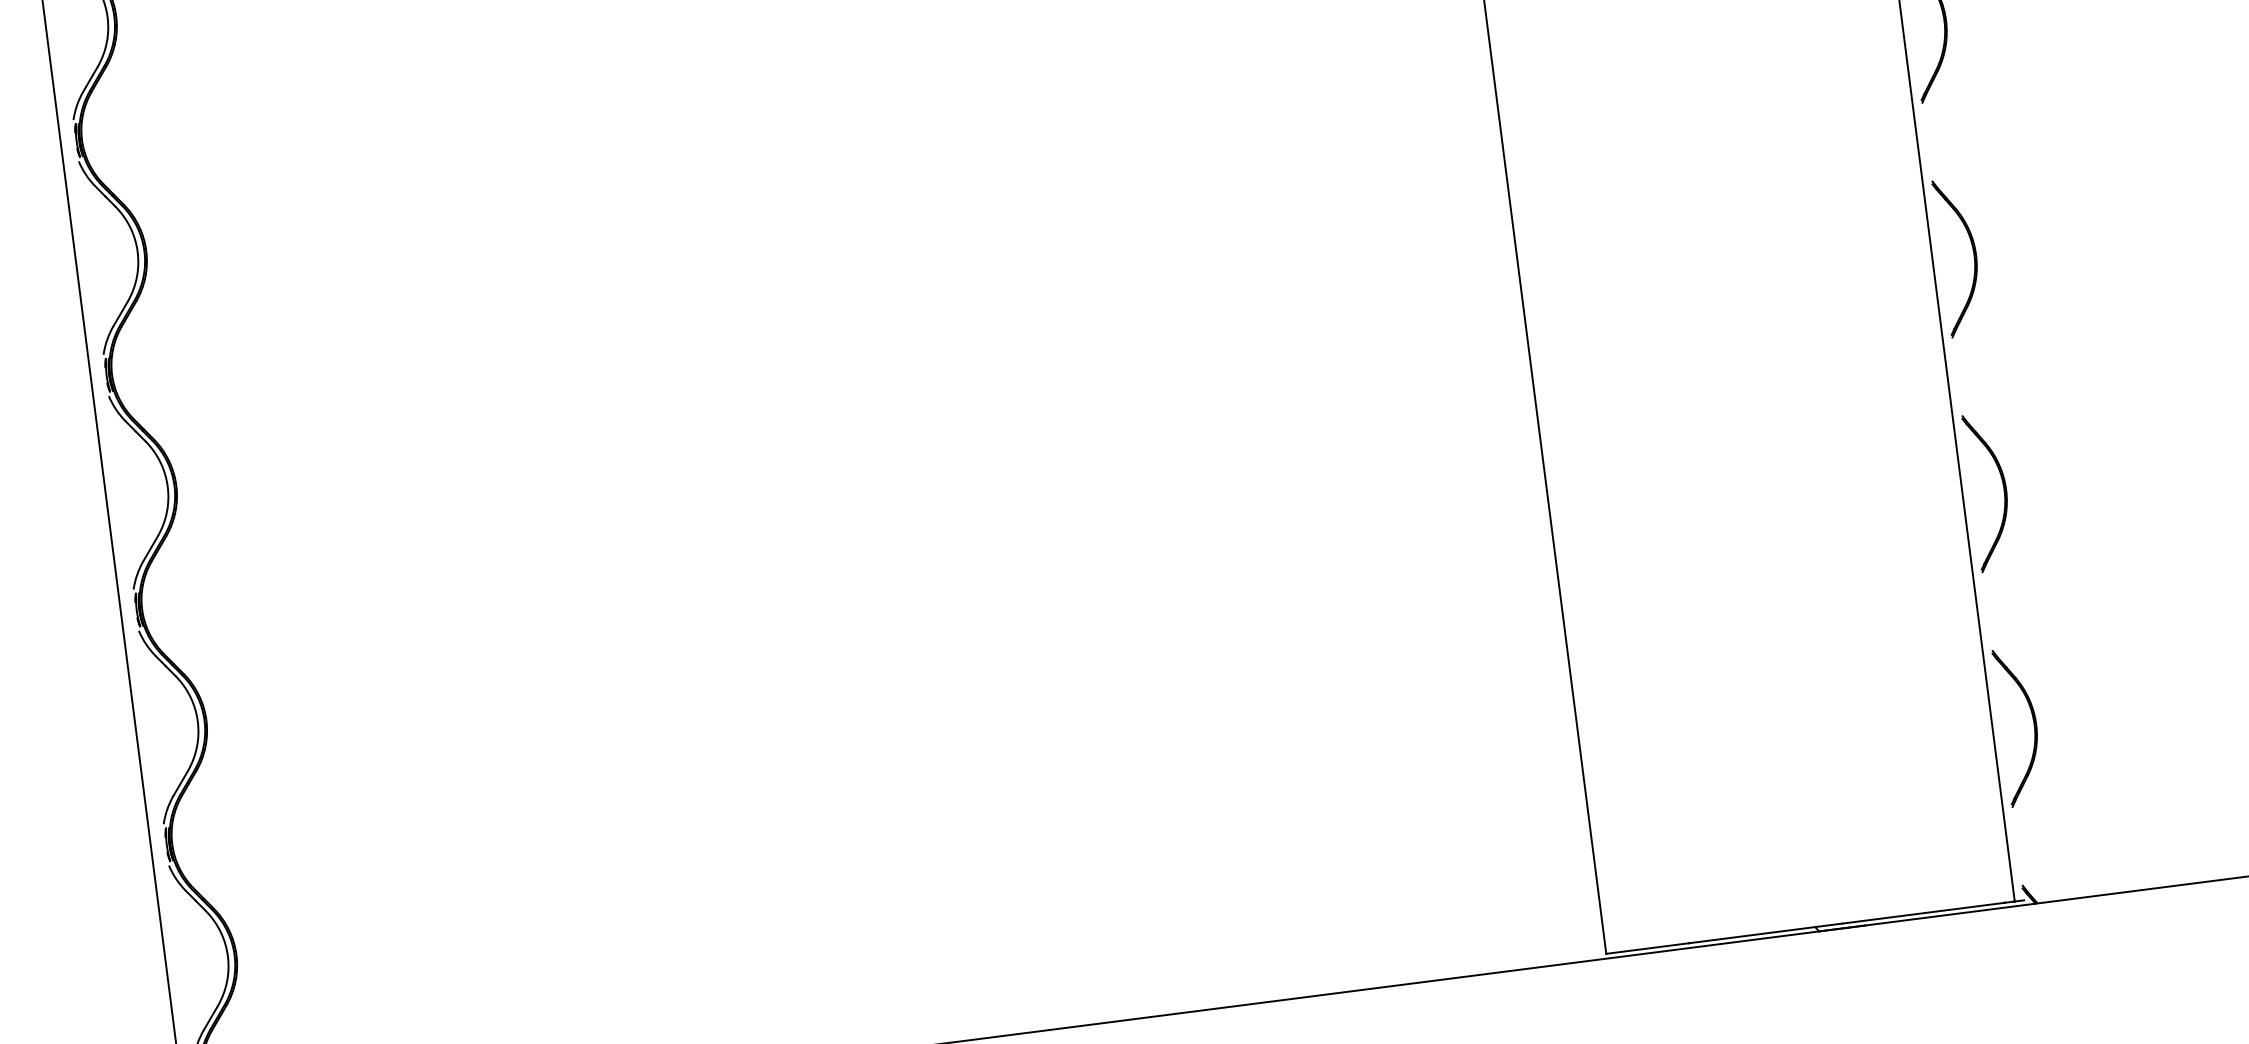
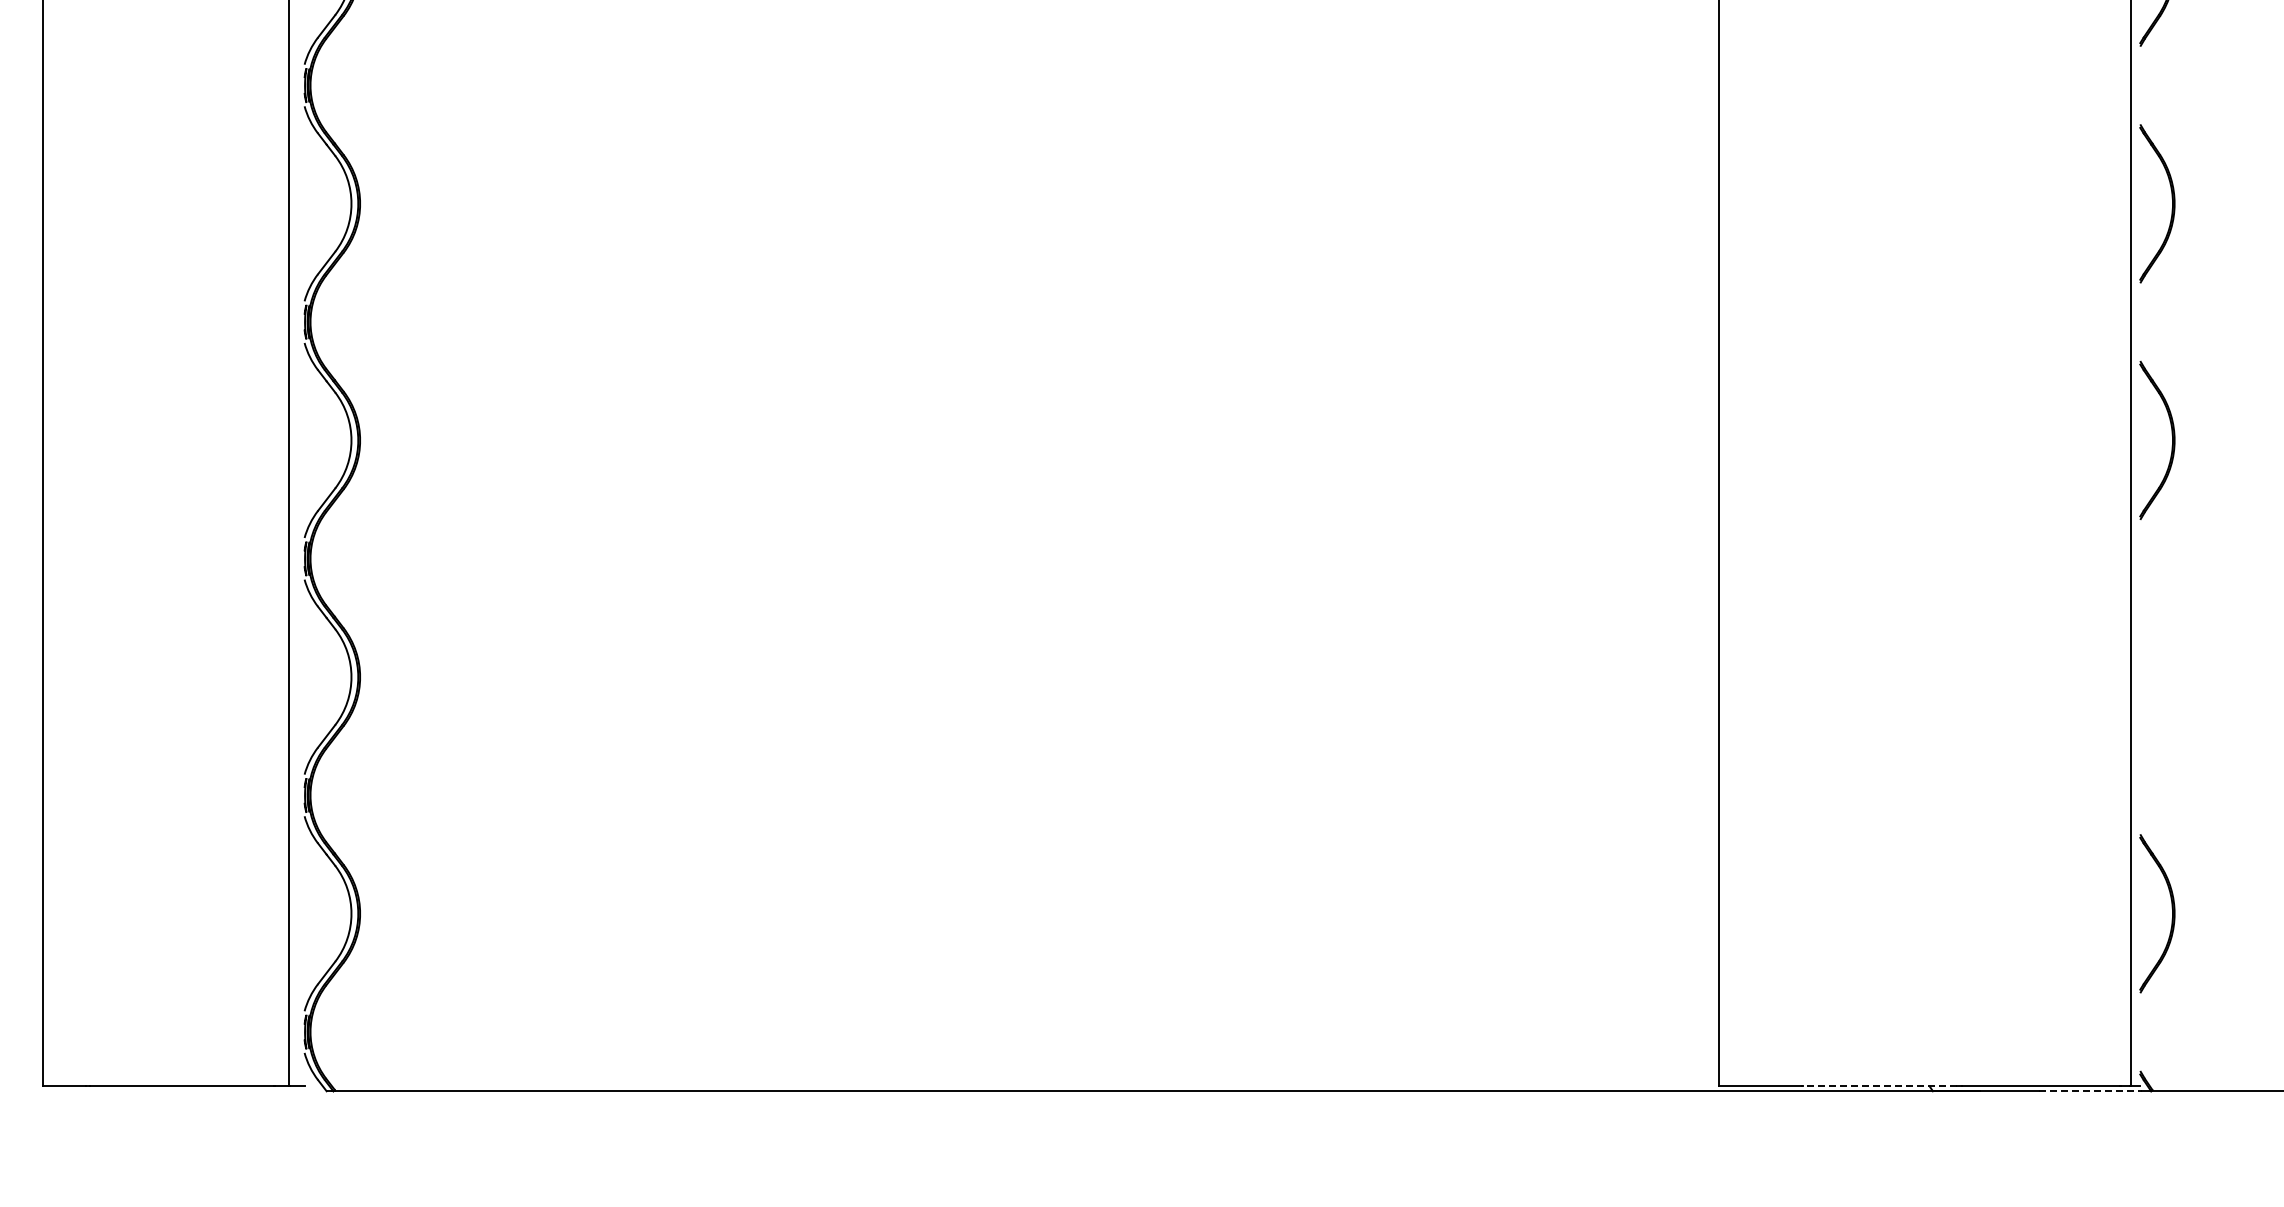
part: (2002, 484) -> (2171, 671), removed
line: (1975, 911) -> (2090, 1091), solid -> dashed
line: (1765, 933) -> (1879, 1086), solid -> dashed

